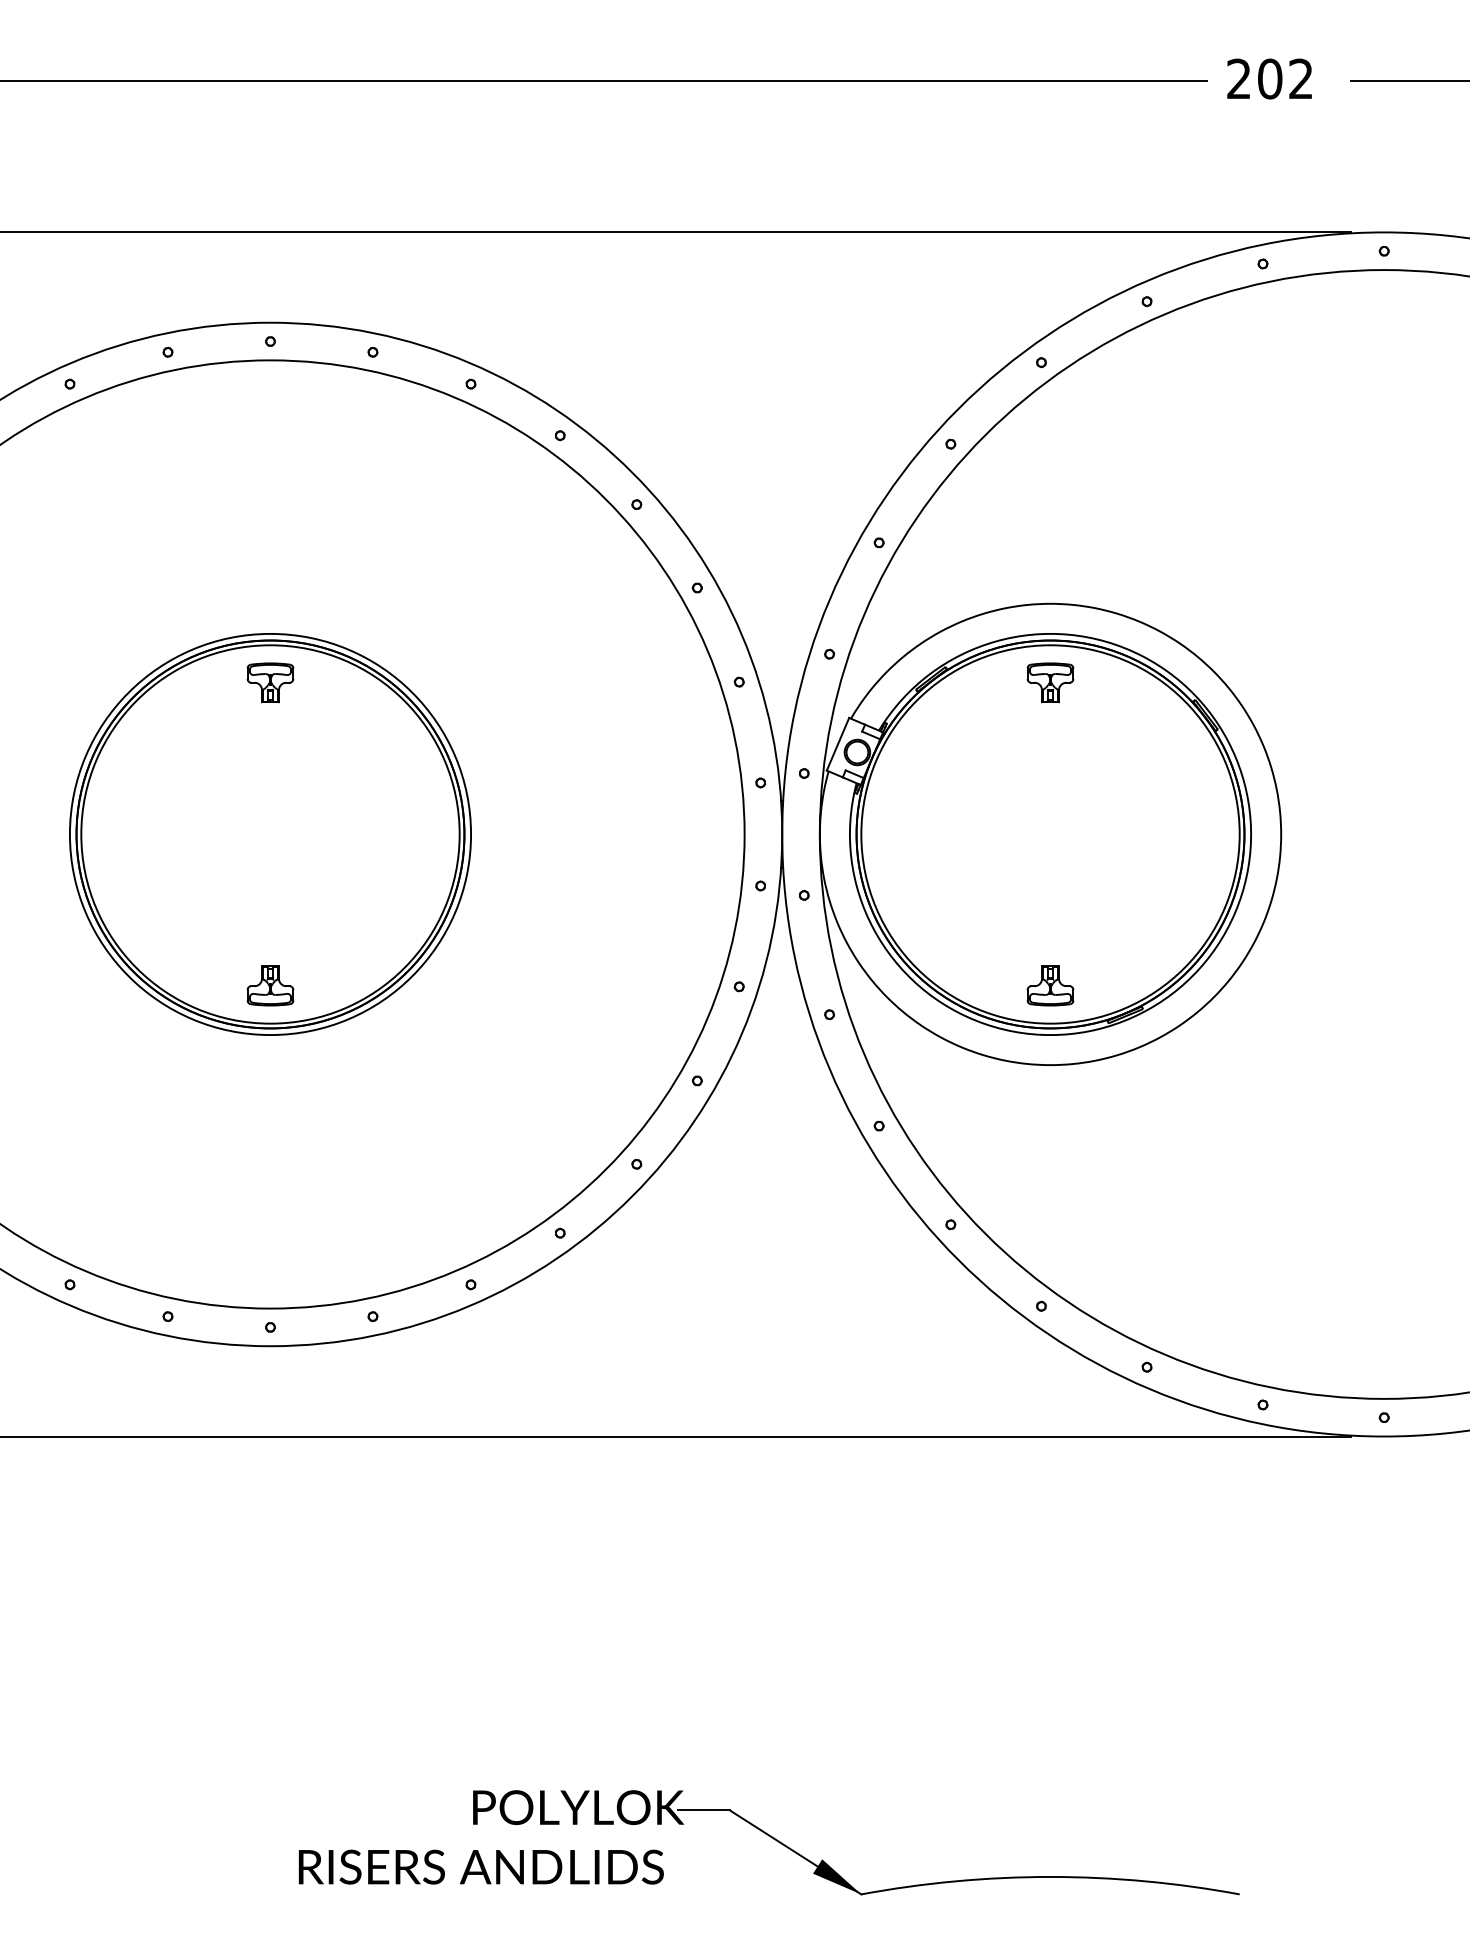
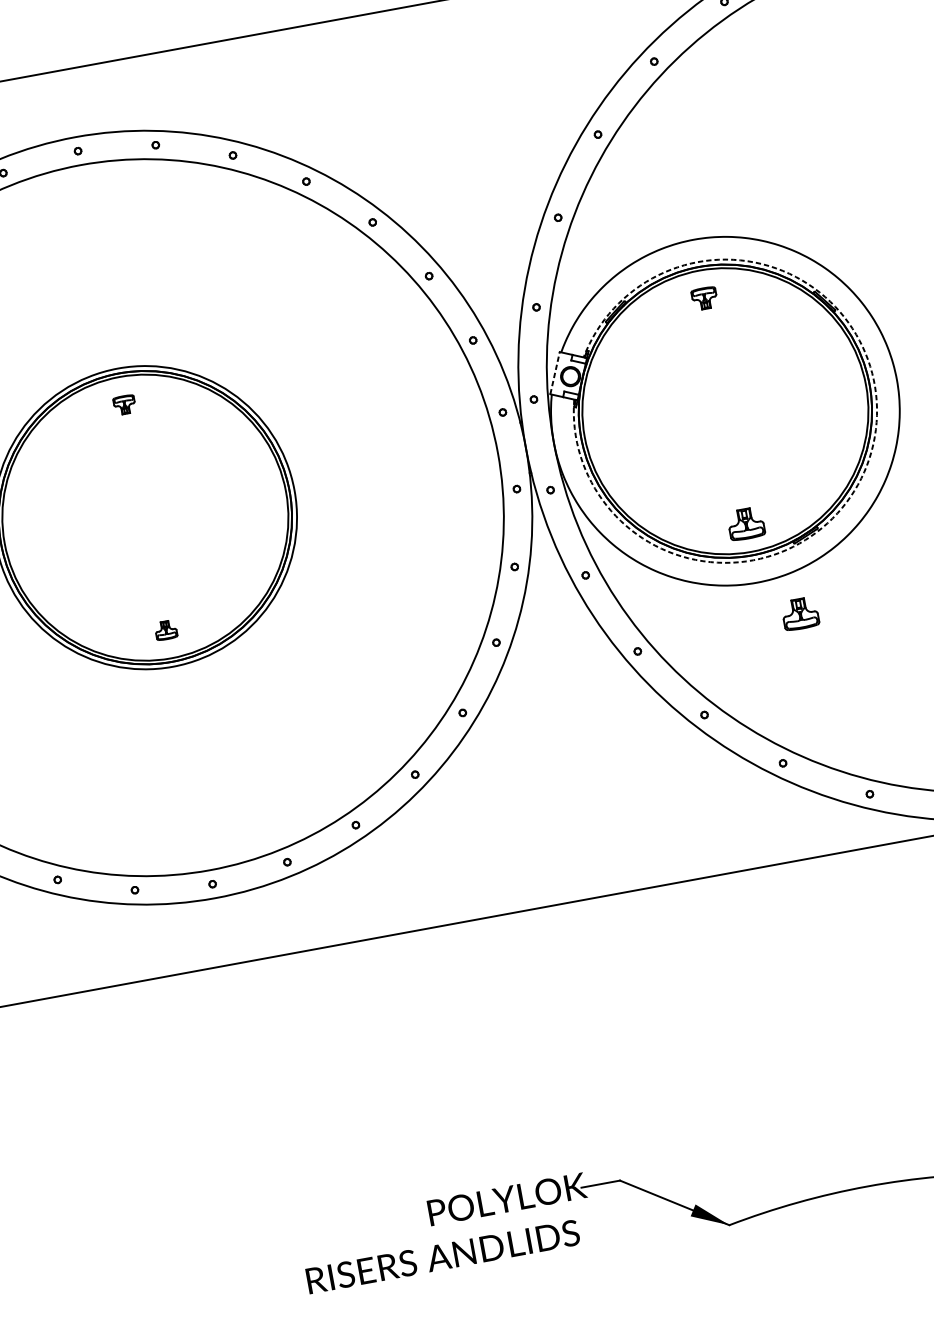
part: (270, 682) -> (124, 404), size x0.6
part: (1050, 682) -> (704, 298), size x0.7
line: (838, 744) -> (555, 373), solid -> dashed
arc: (1235, 912) -> (873, 444), solid -> dashed
part: (270, 985) -> (166, 629), size x0.6
part: (1099, 1115) -> (800, 613), added

